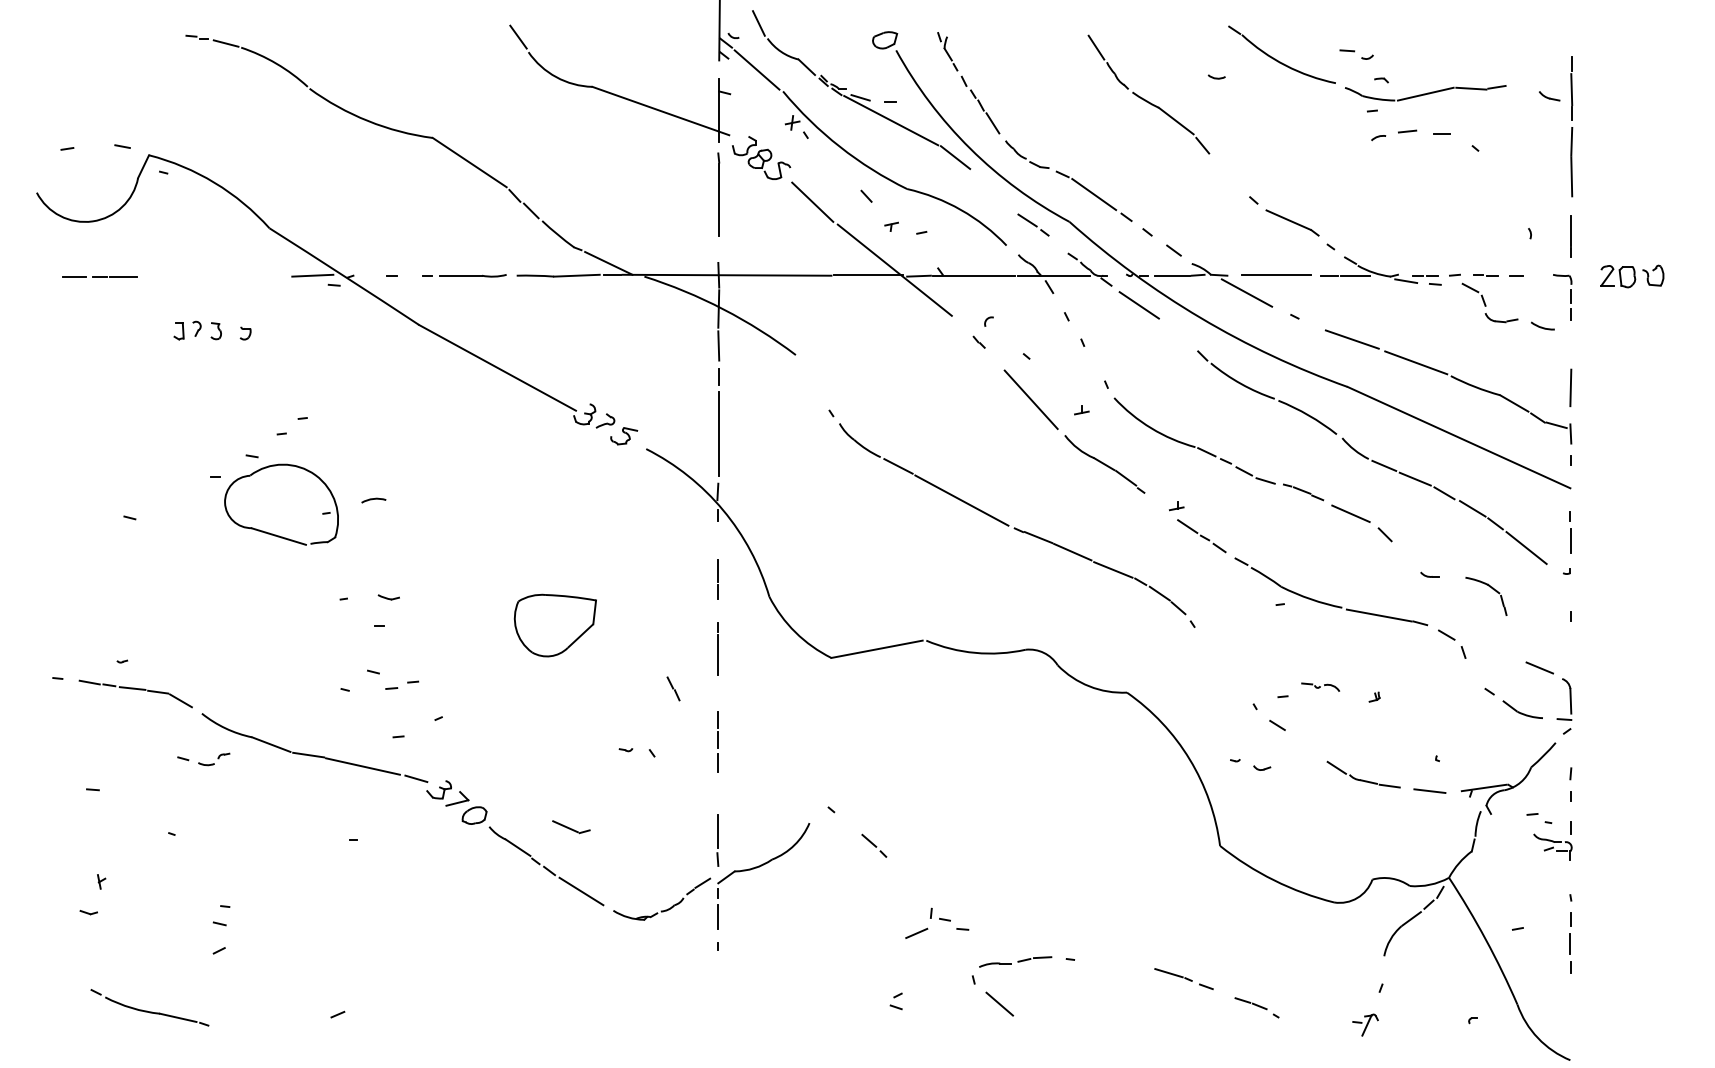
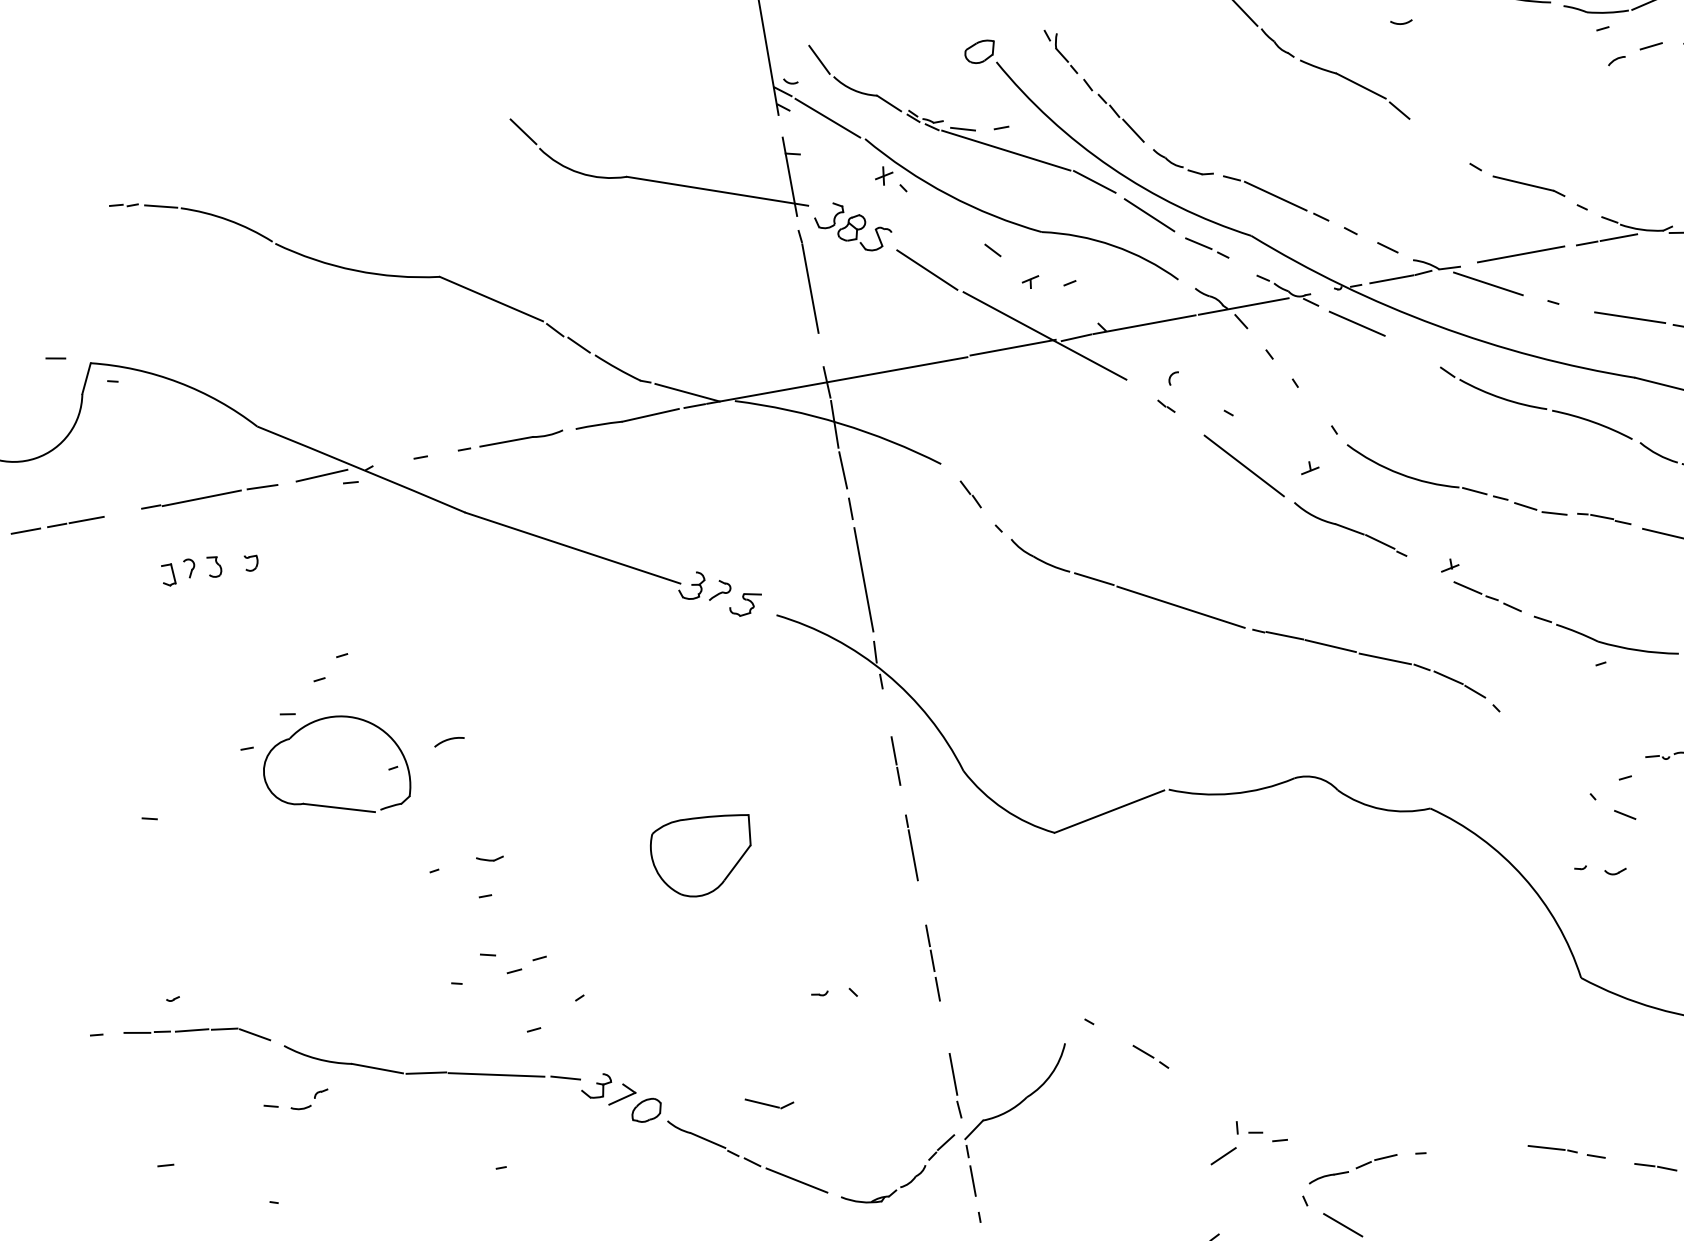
line: (993, 191) -> (1149, 215), added
line: (222, 275) -> (209, 496), added
line: (673, 688) -> (970, 493), moved

